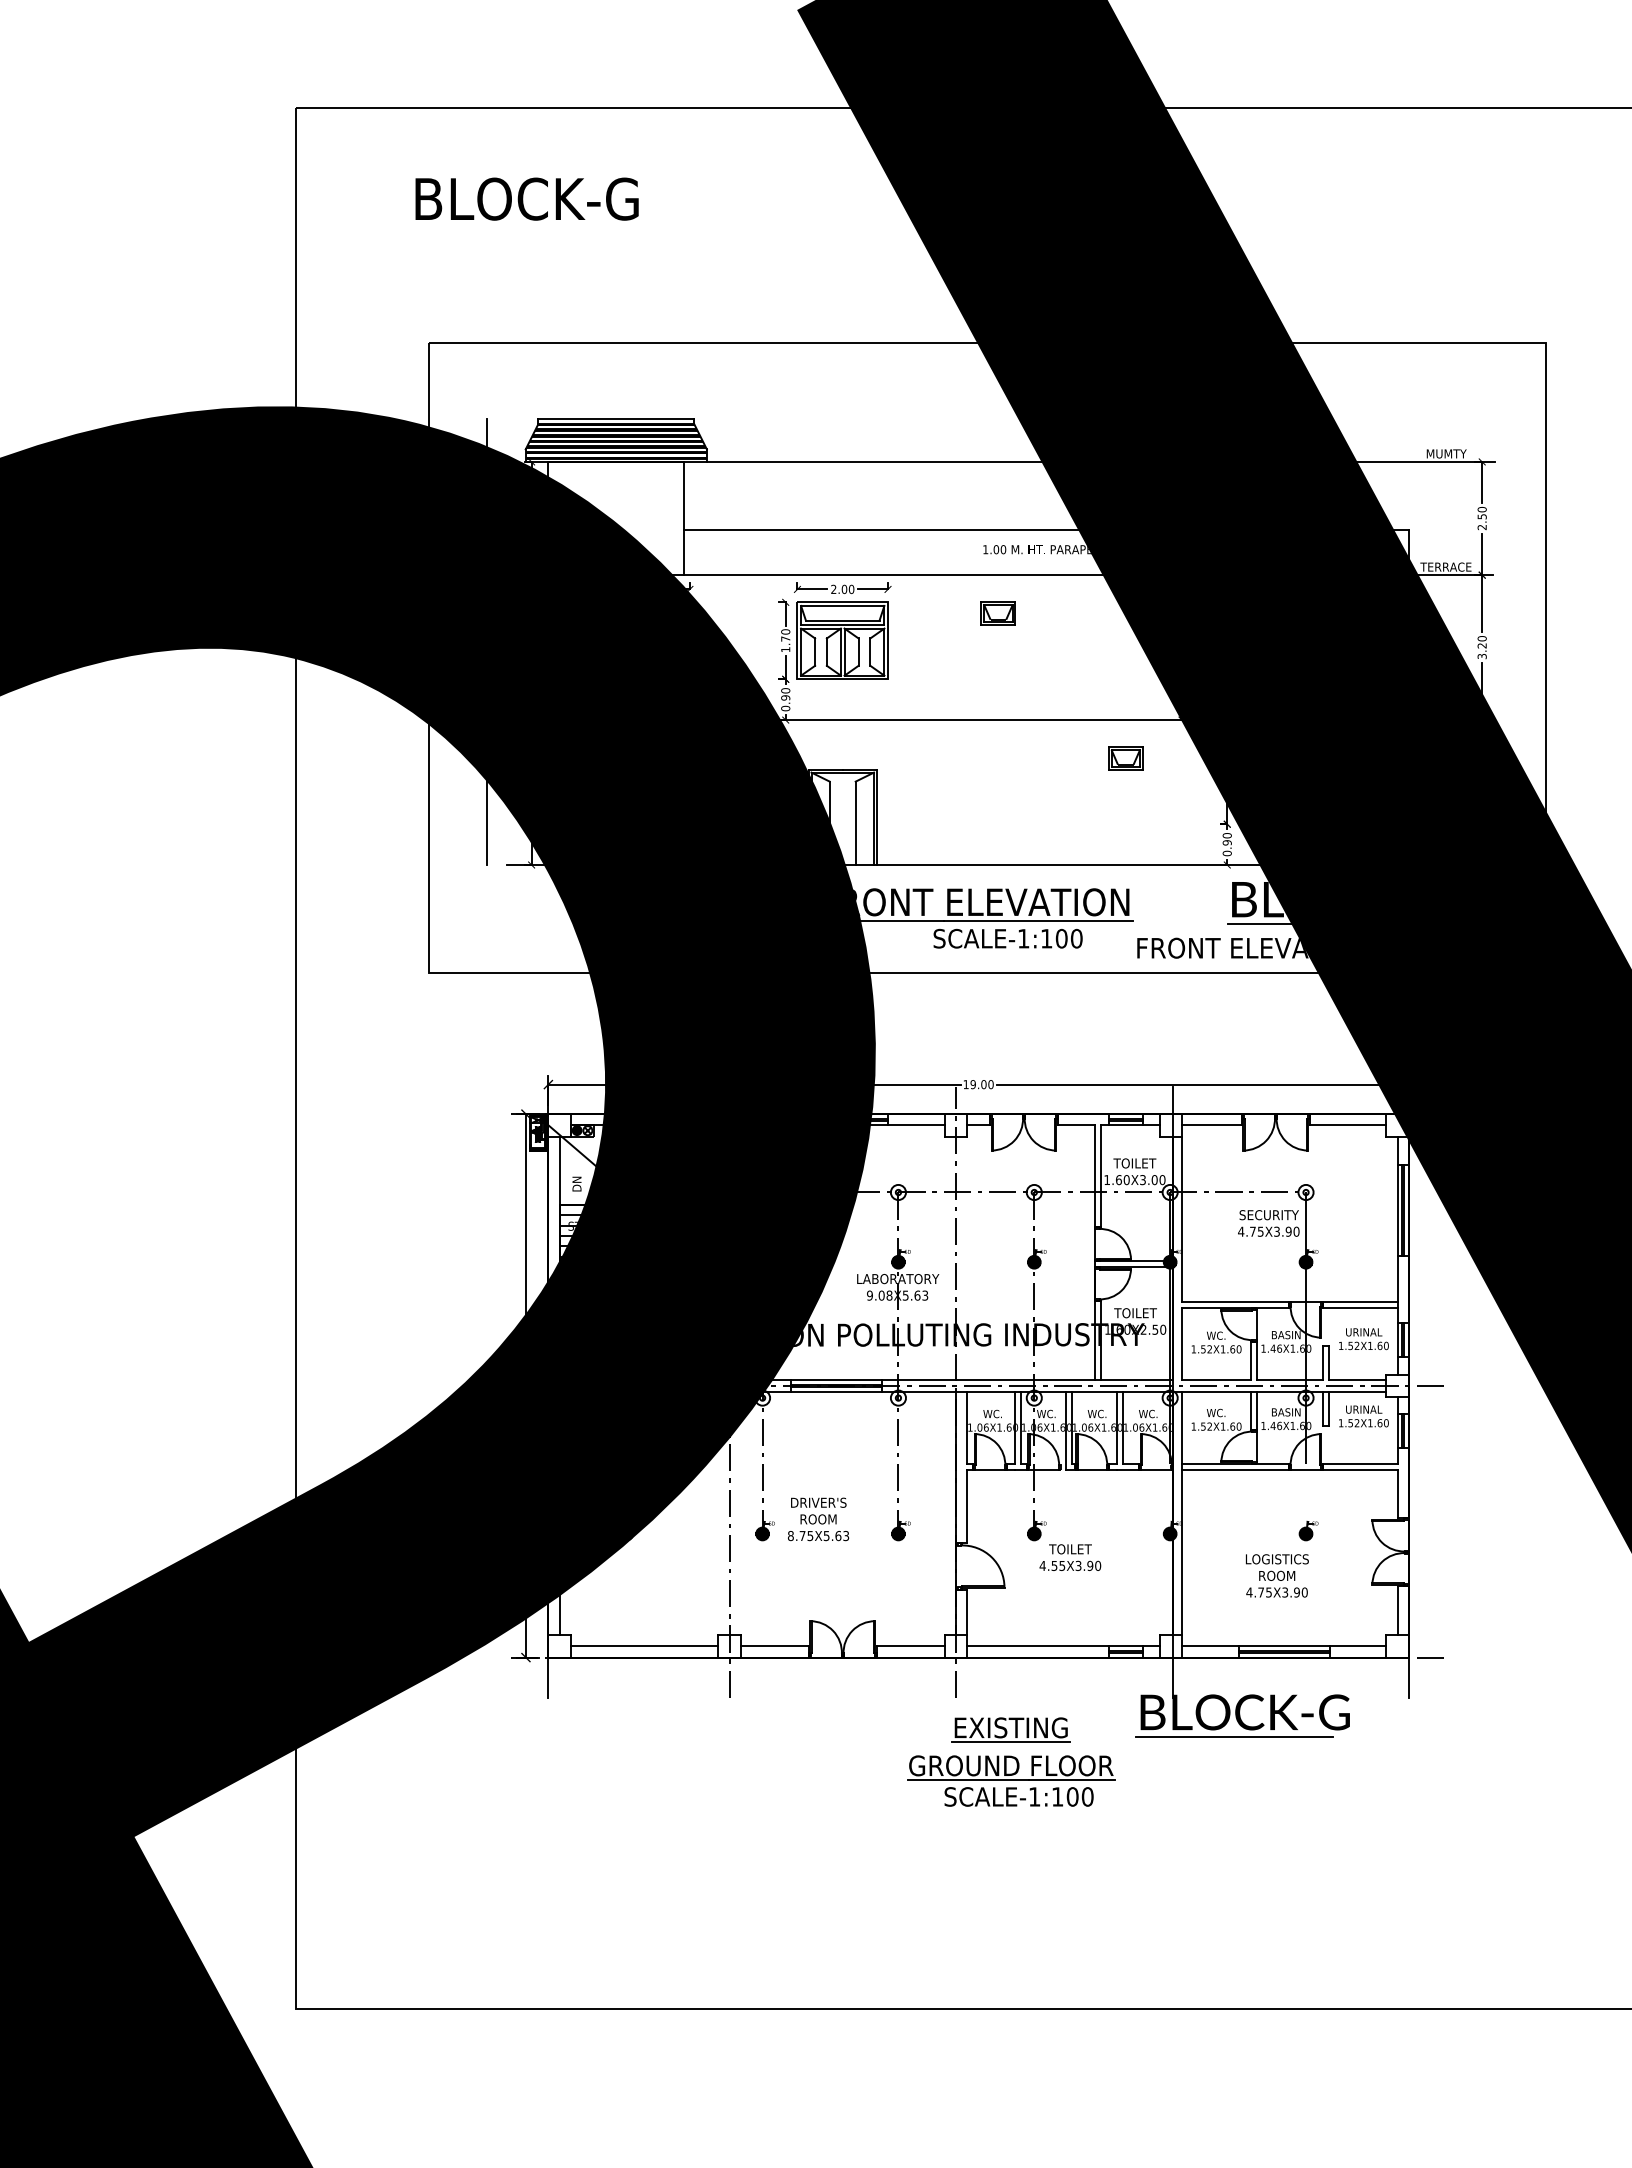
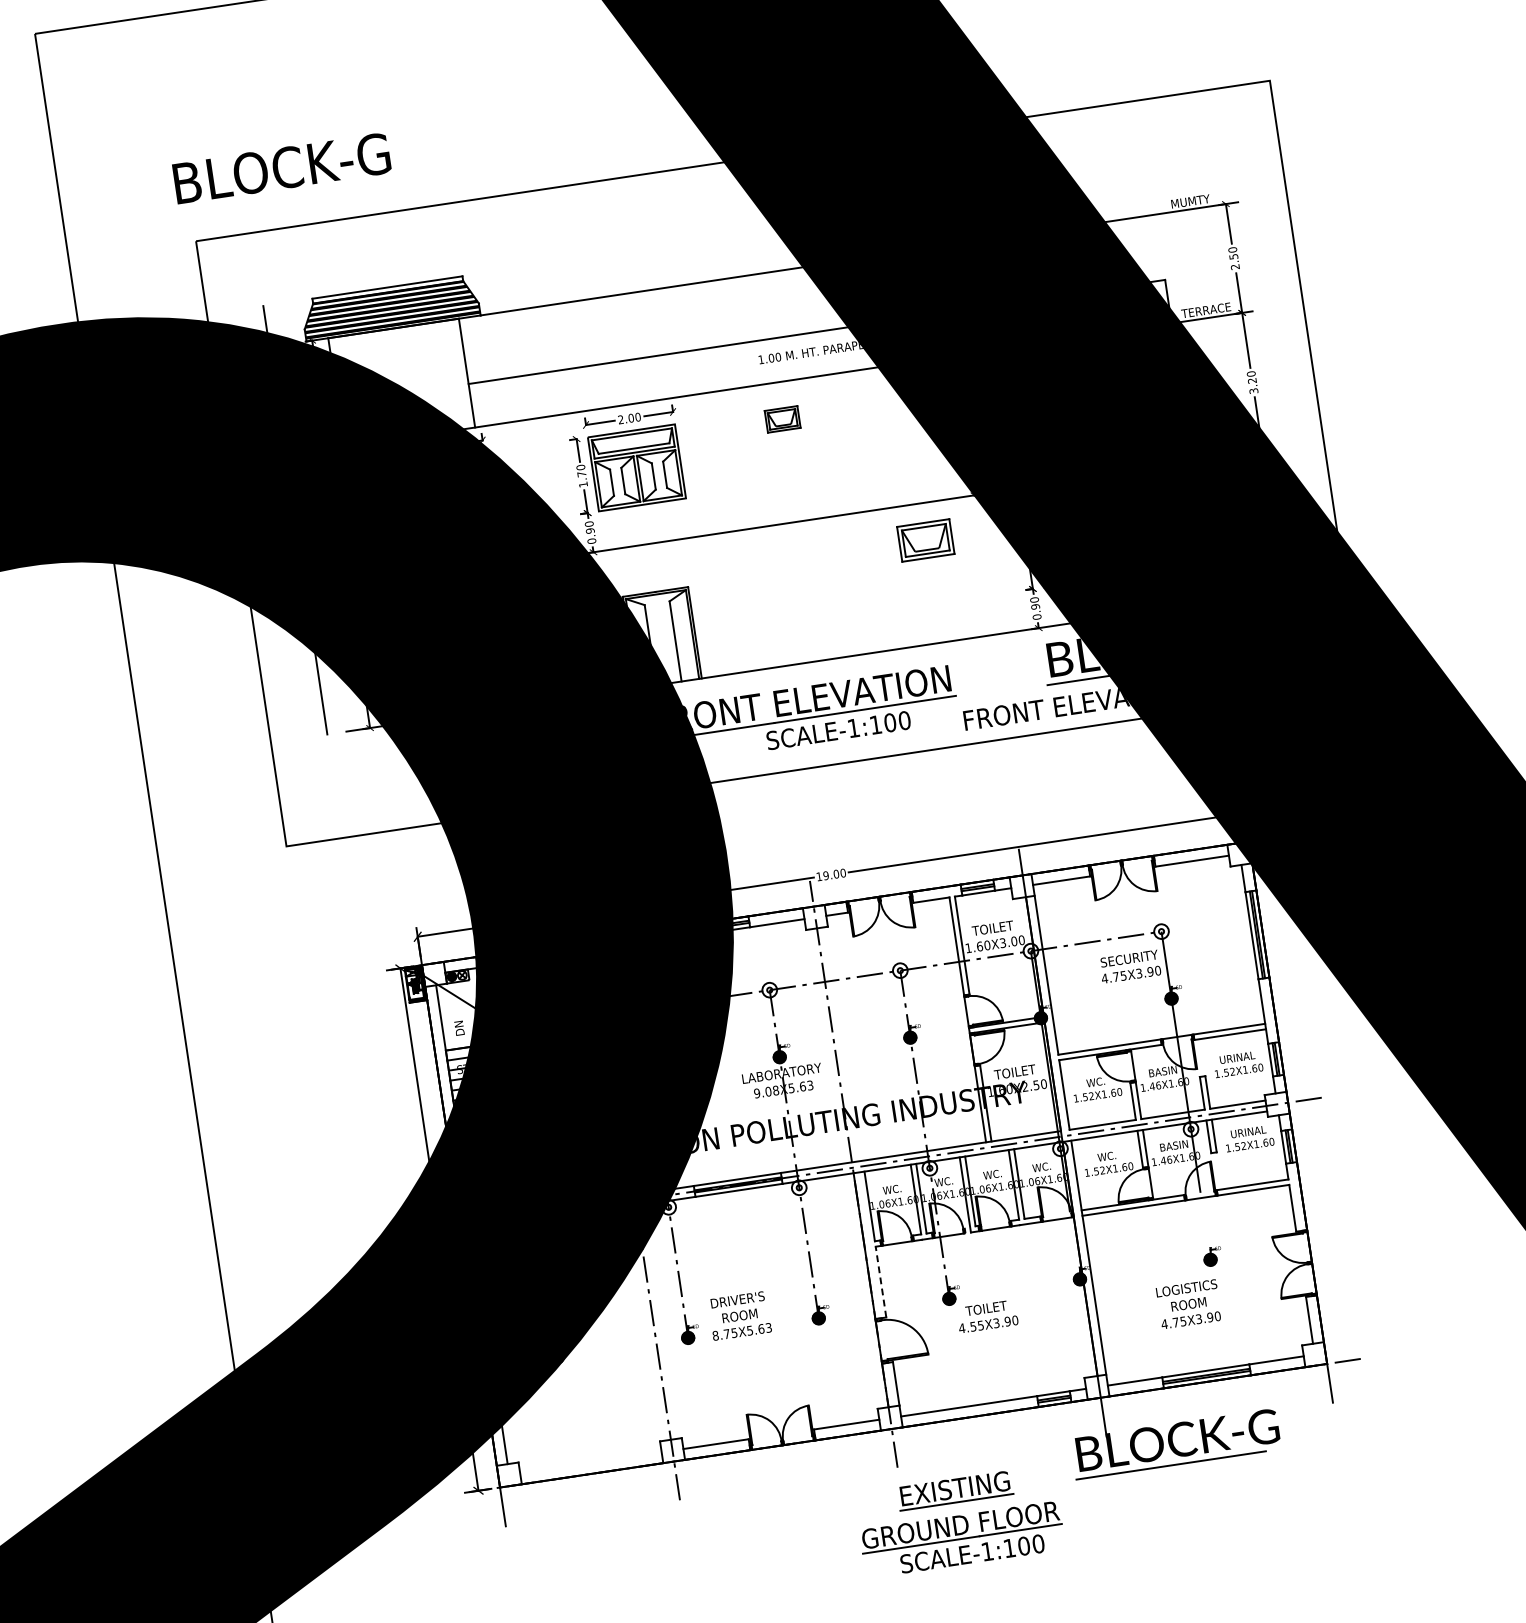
text: (526, 198) -> (281, 167), moved
part: (1125, 758) -> (925, 540), size x1.6
line: (967, 1506) -> (881, 1282), solid -> dashed
line: (644, 1646) -> (590, 1463), removed

